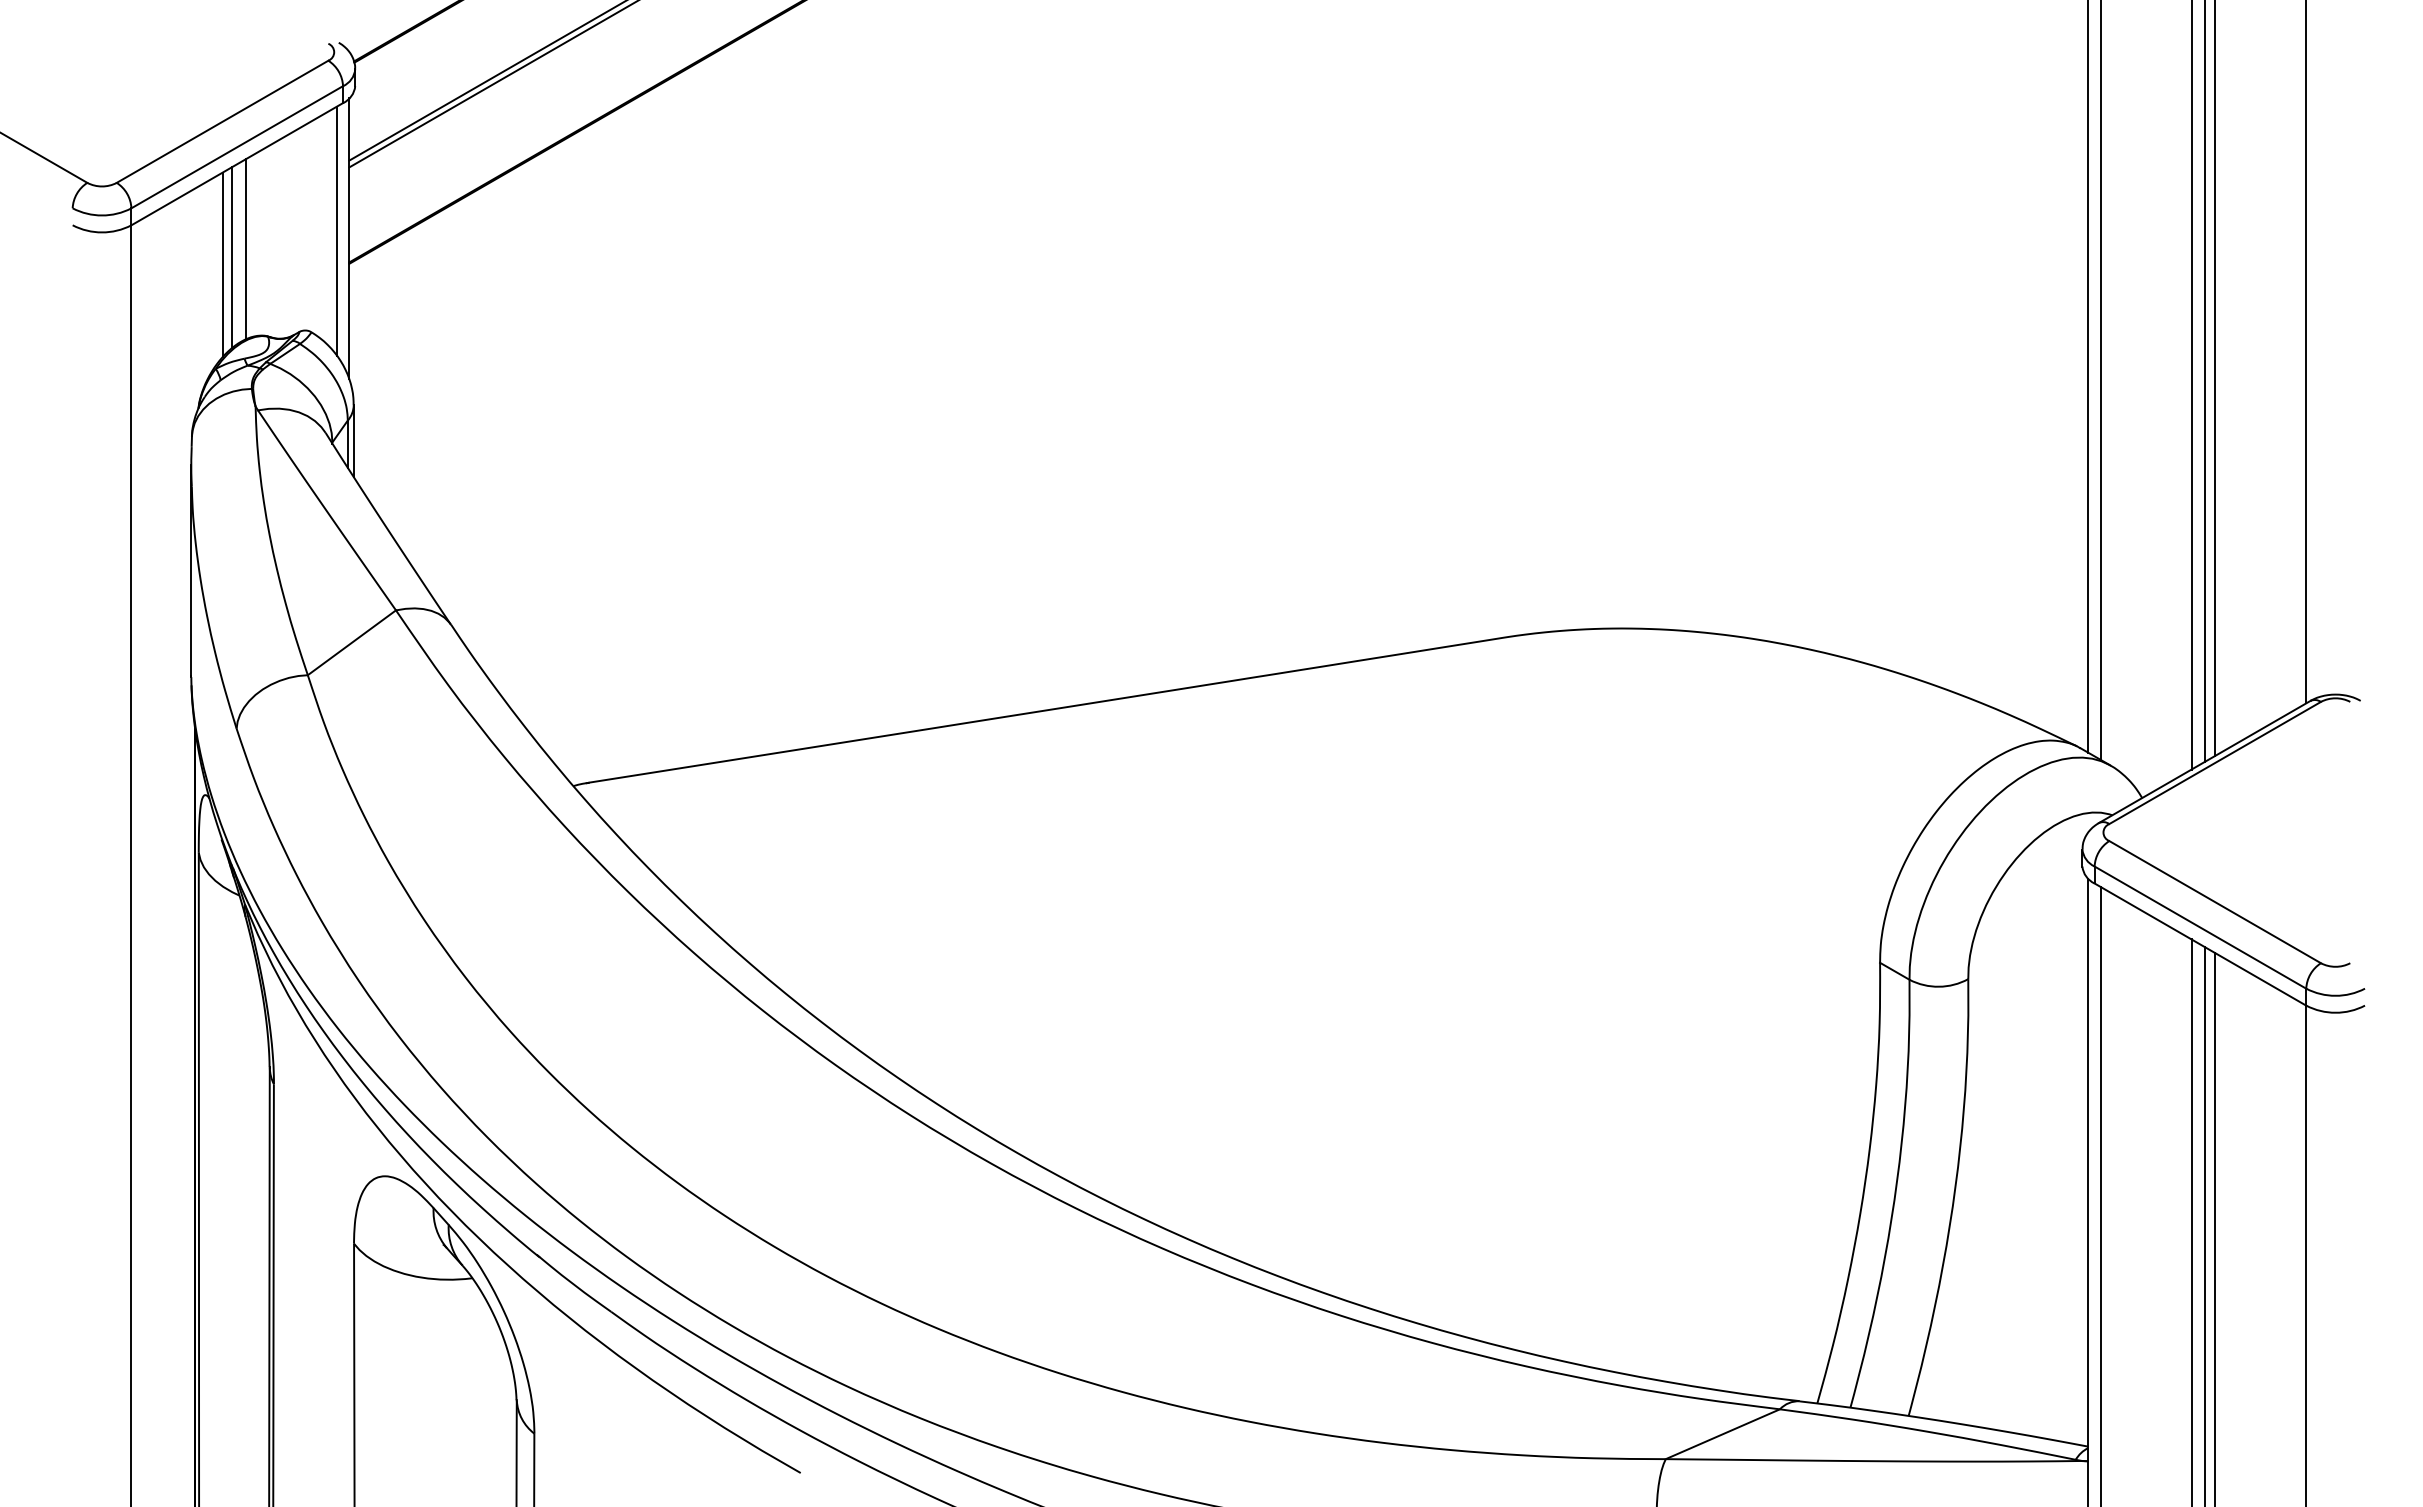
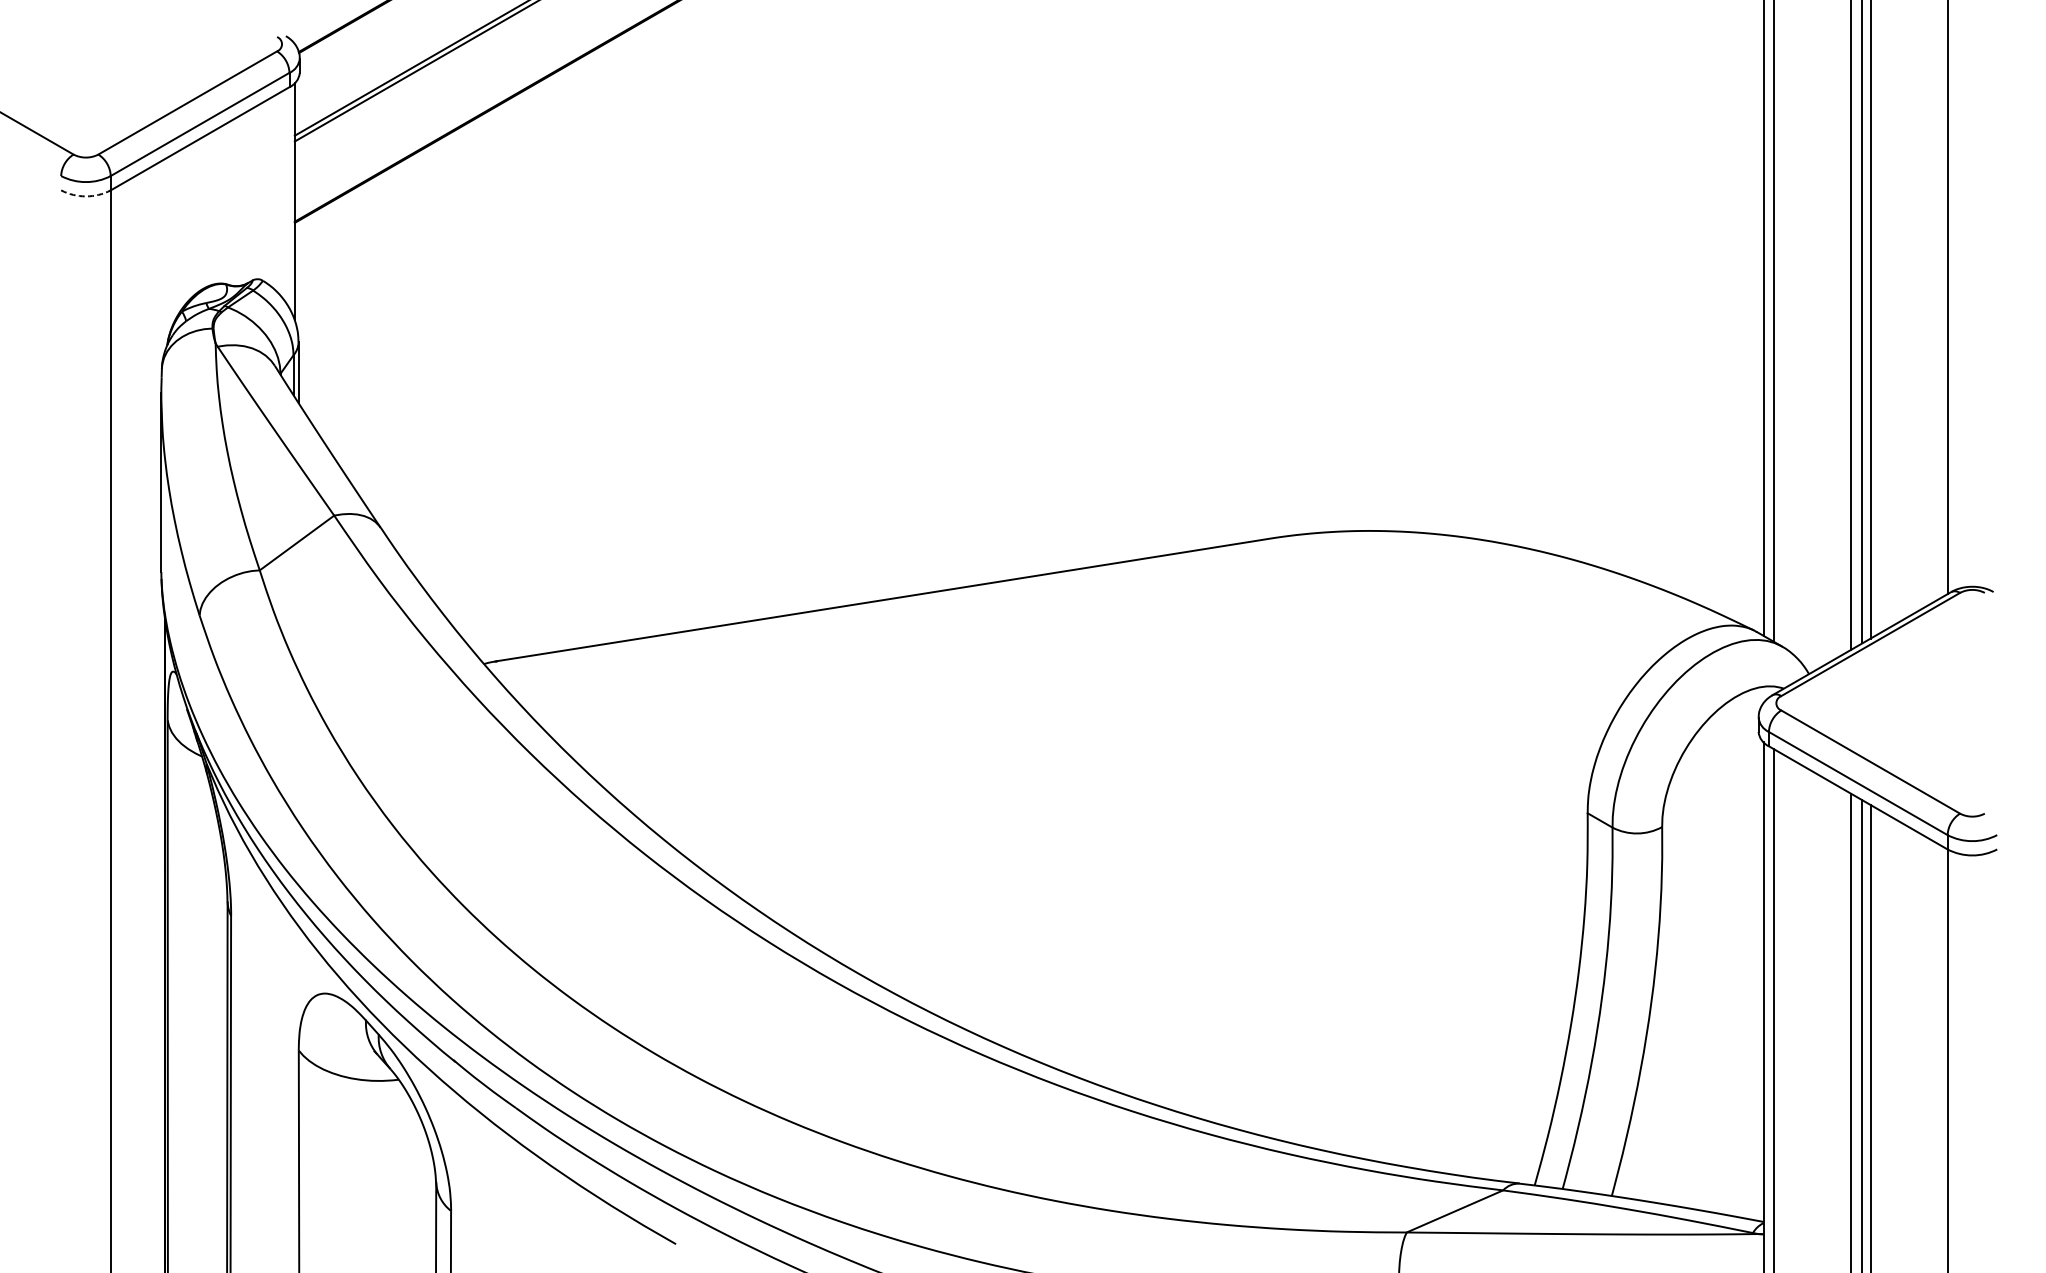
line: (337, 231) -> (284, 195), removed
arc: (102, 232) -> (86, 196), solid -> dashed
line: (246, 249) -> (207, 210), removed
line: (232, 256) -> (196, 216), removed
line: (222, 264) -> (187, 223), removed

